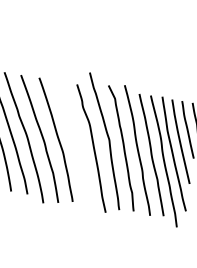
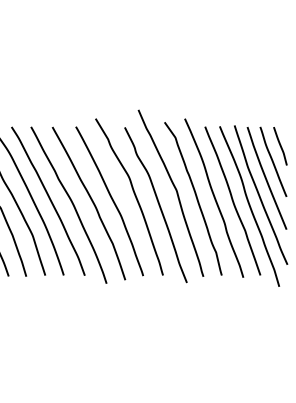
curve: (75, 136) -> (133, 193), added

